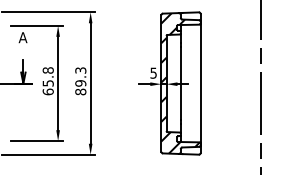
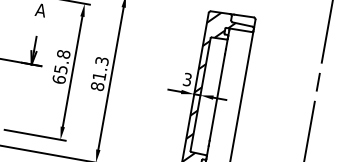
text: (153, 72) -> (187, 78), 5 -> 3
text: (80, 83) -> (99, 76), 89.3 -> 81.3

